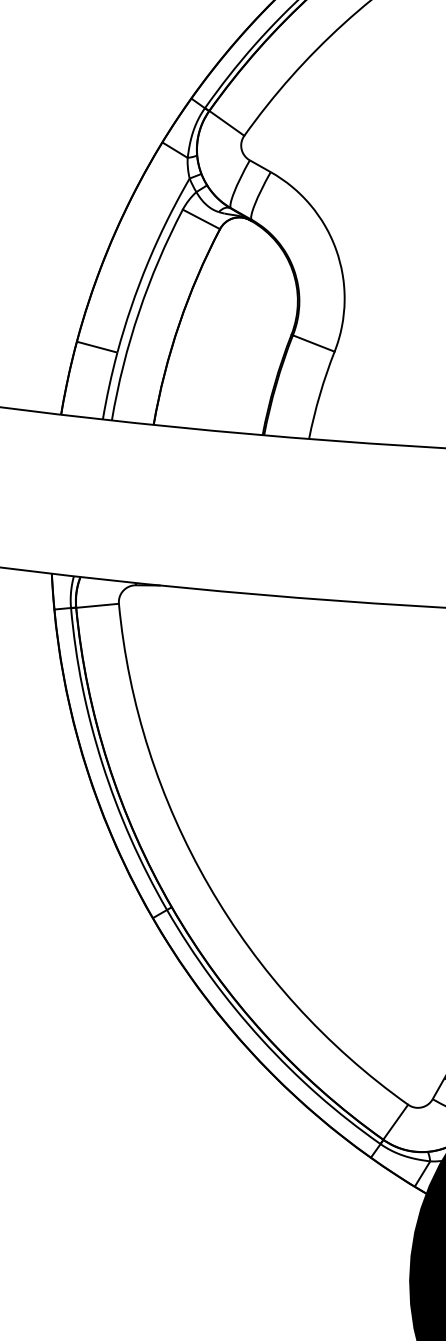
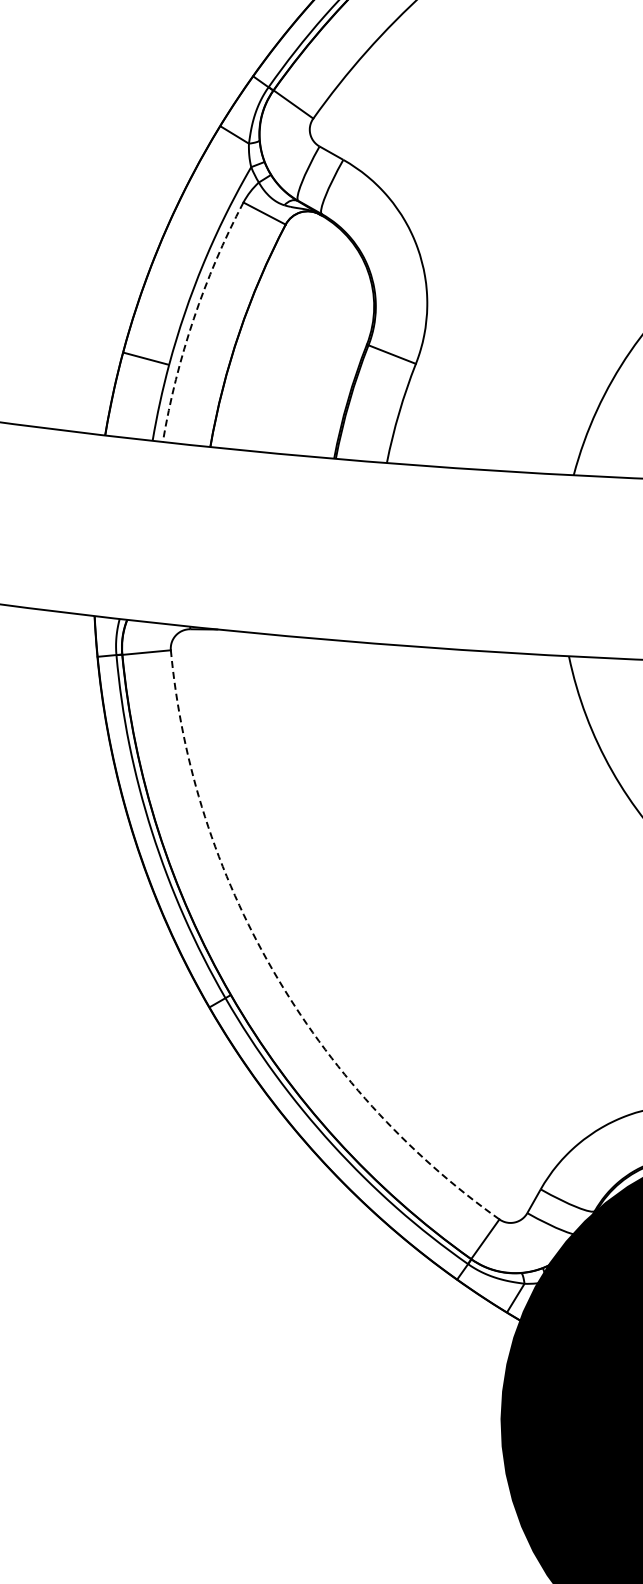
arc: (138, 311) -> (193, 318), solid -> dashed
arc: (209, 885) -> (273, 970), solid -> dashed

